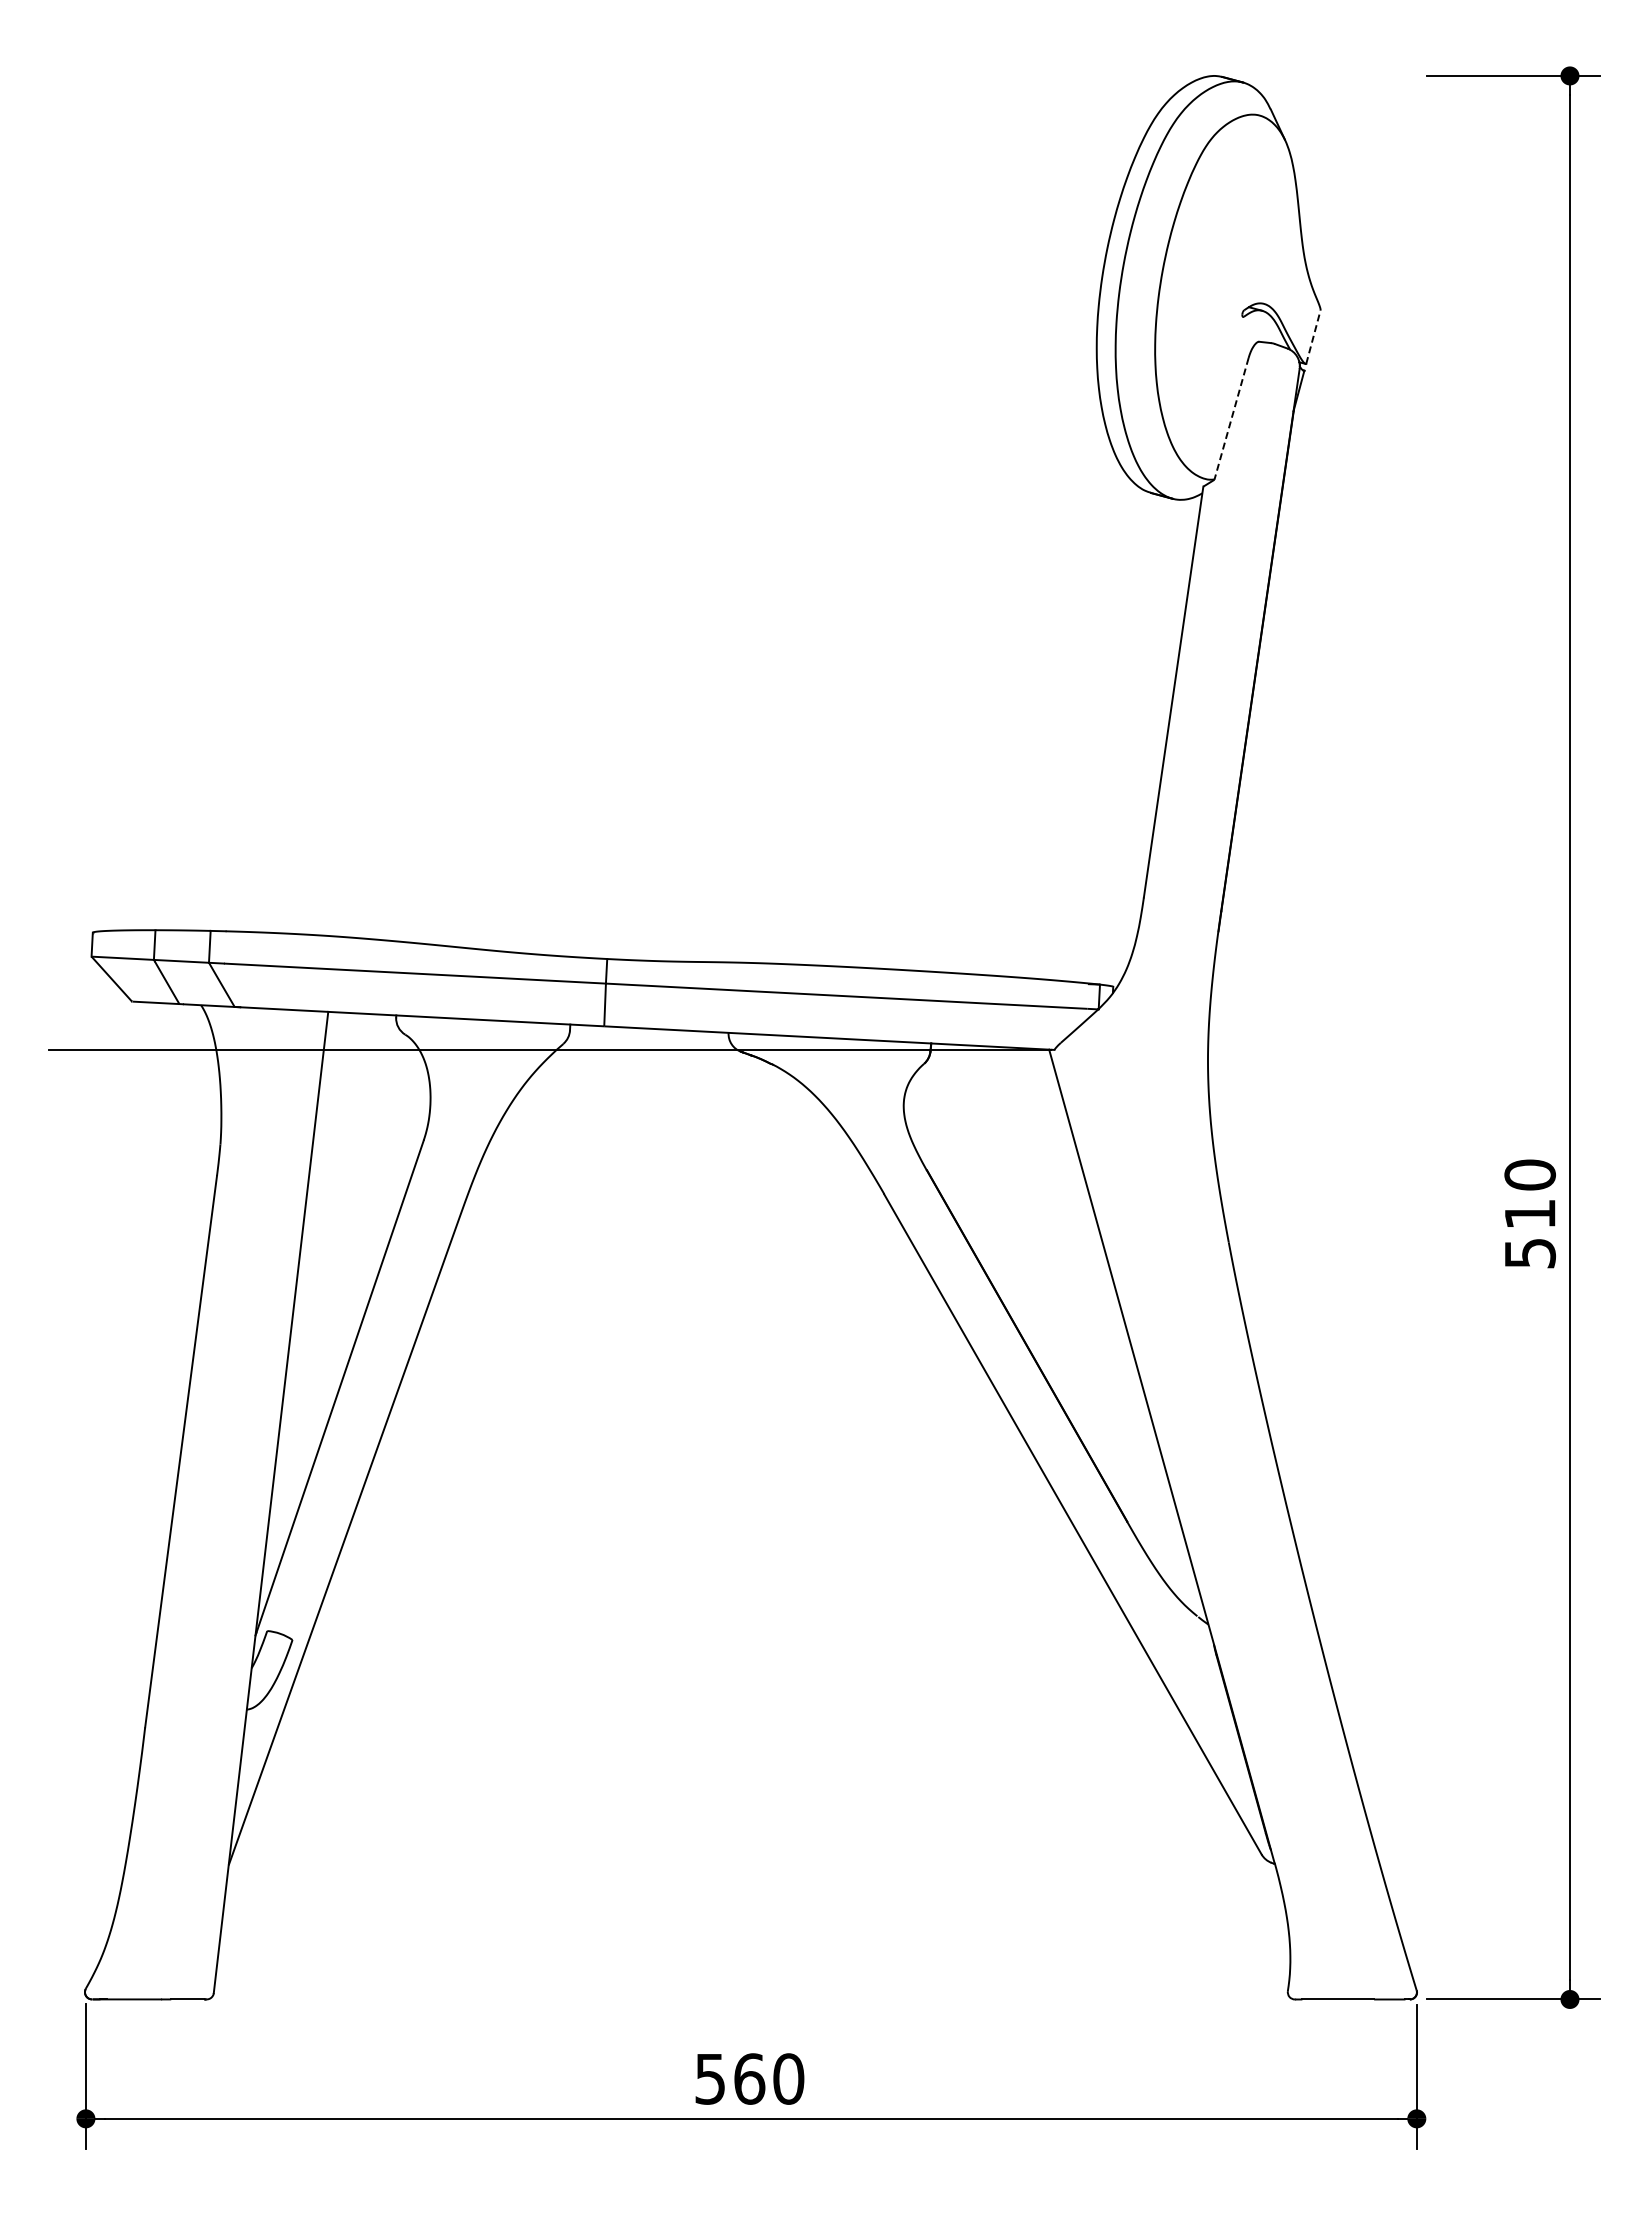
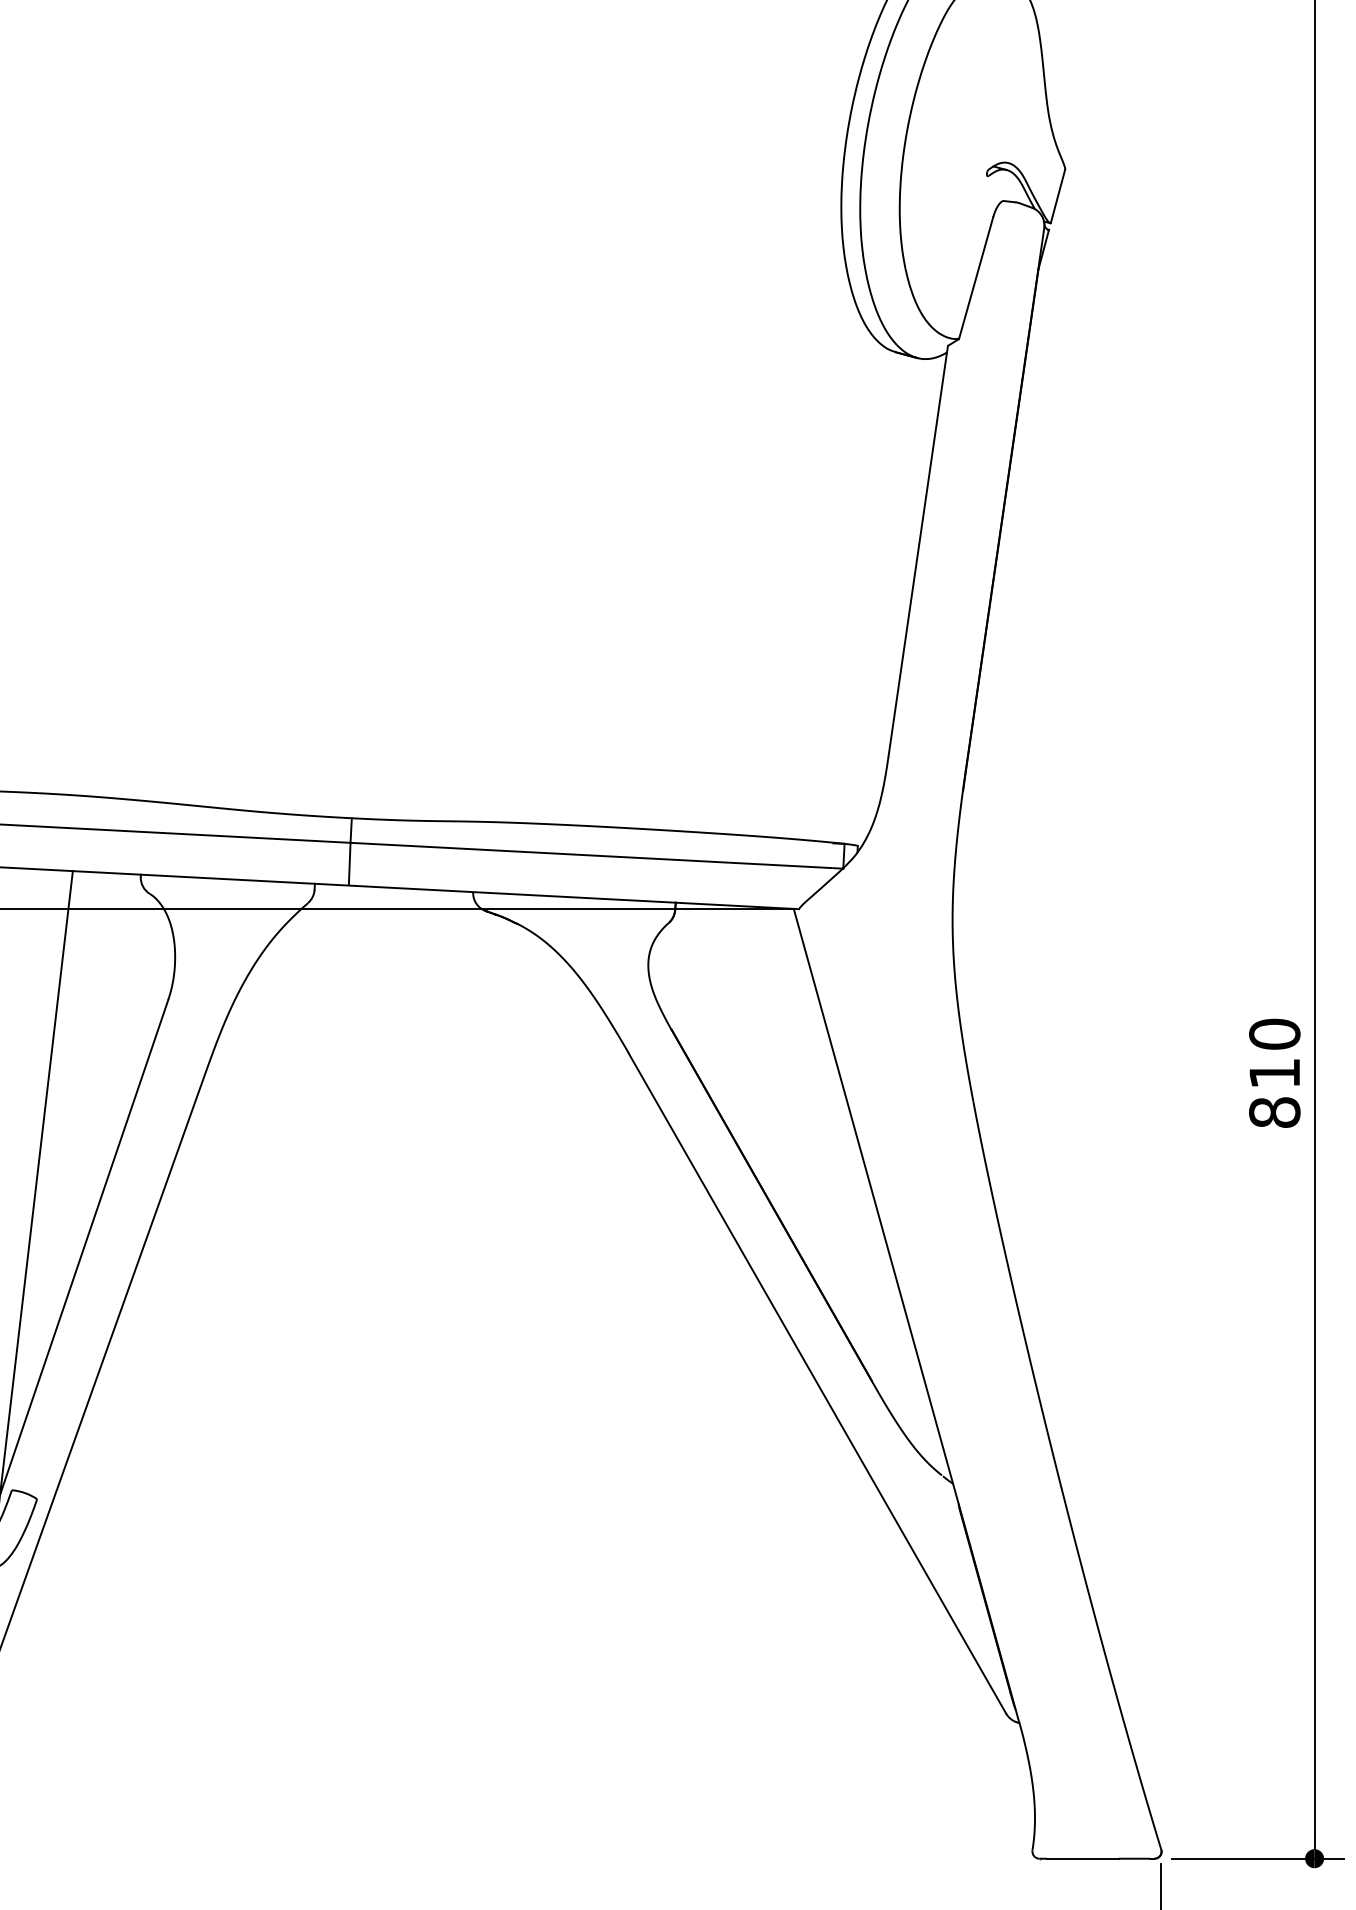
line: (1313, 337) -> (1058, 196), dashed -> solid
line: (1231, 419) -> (976, 278), dashed -> solid
text: (1530, 1253) -> (1275, 1112), 510 -> 810

